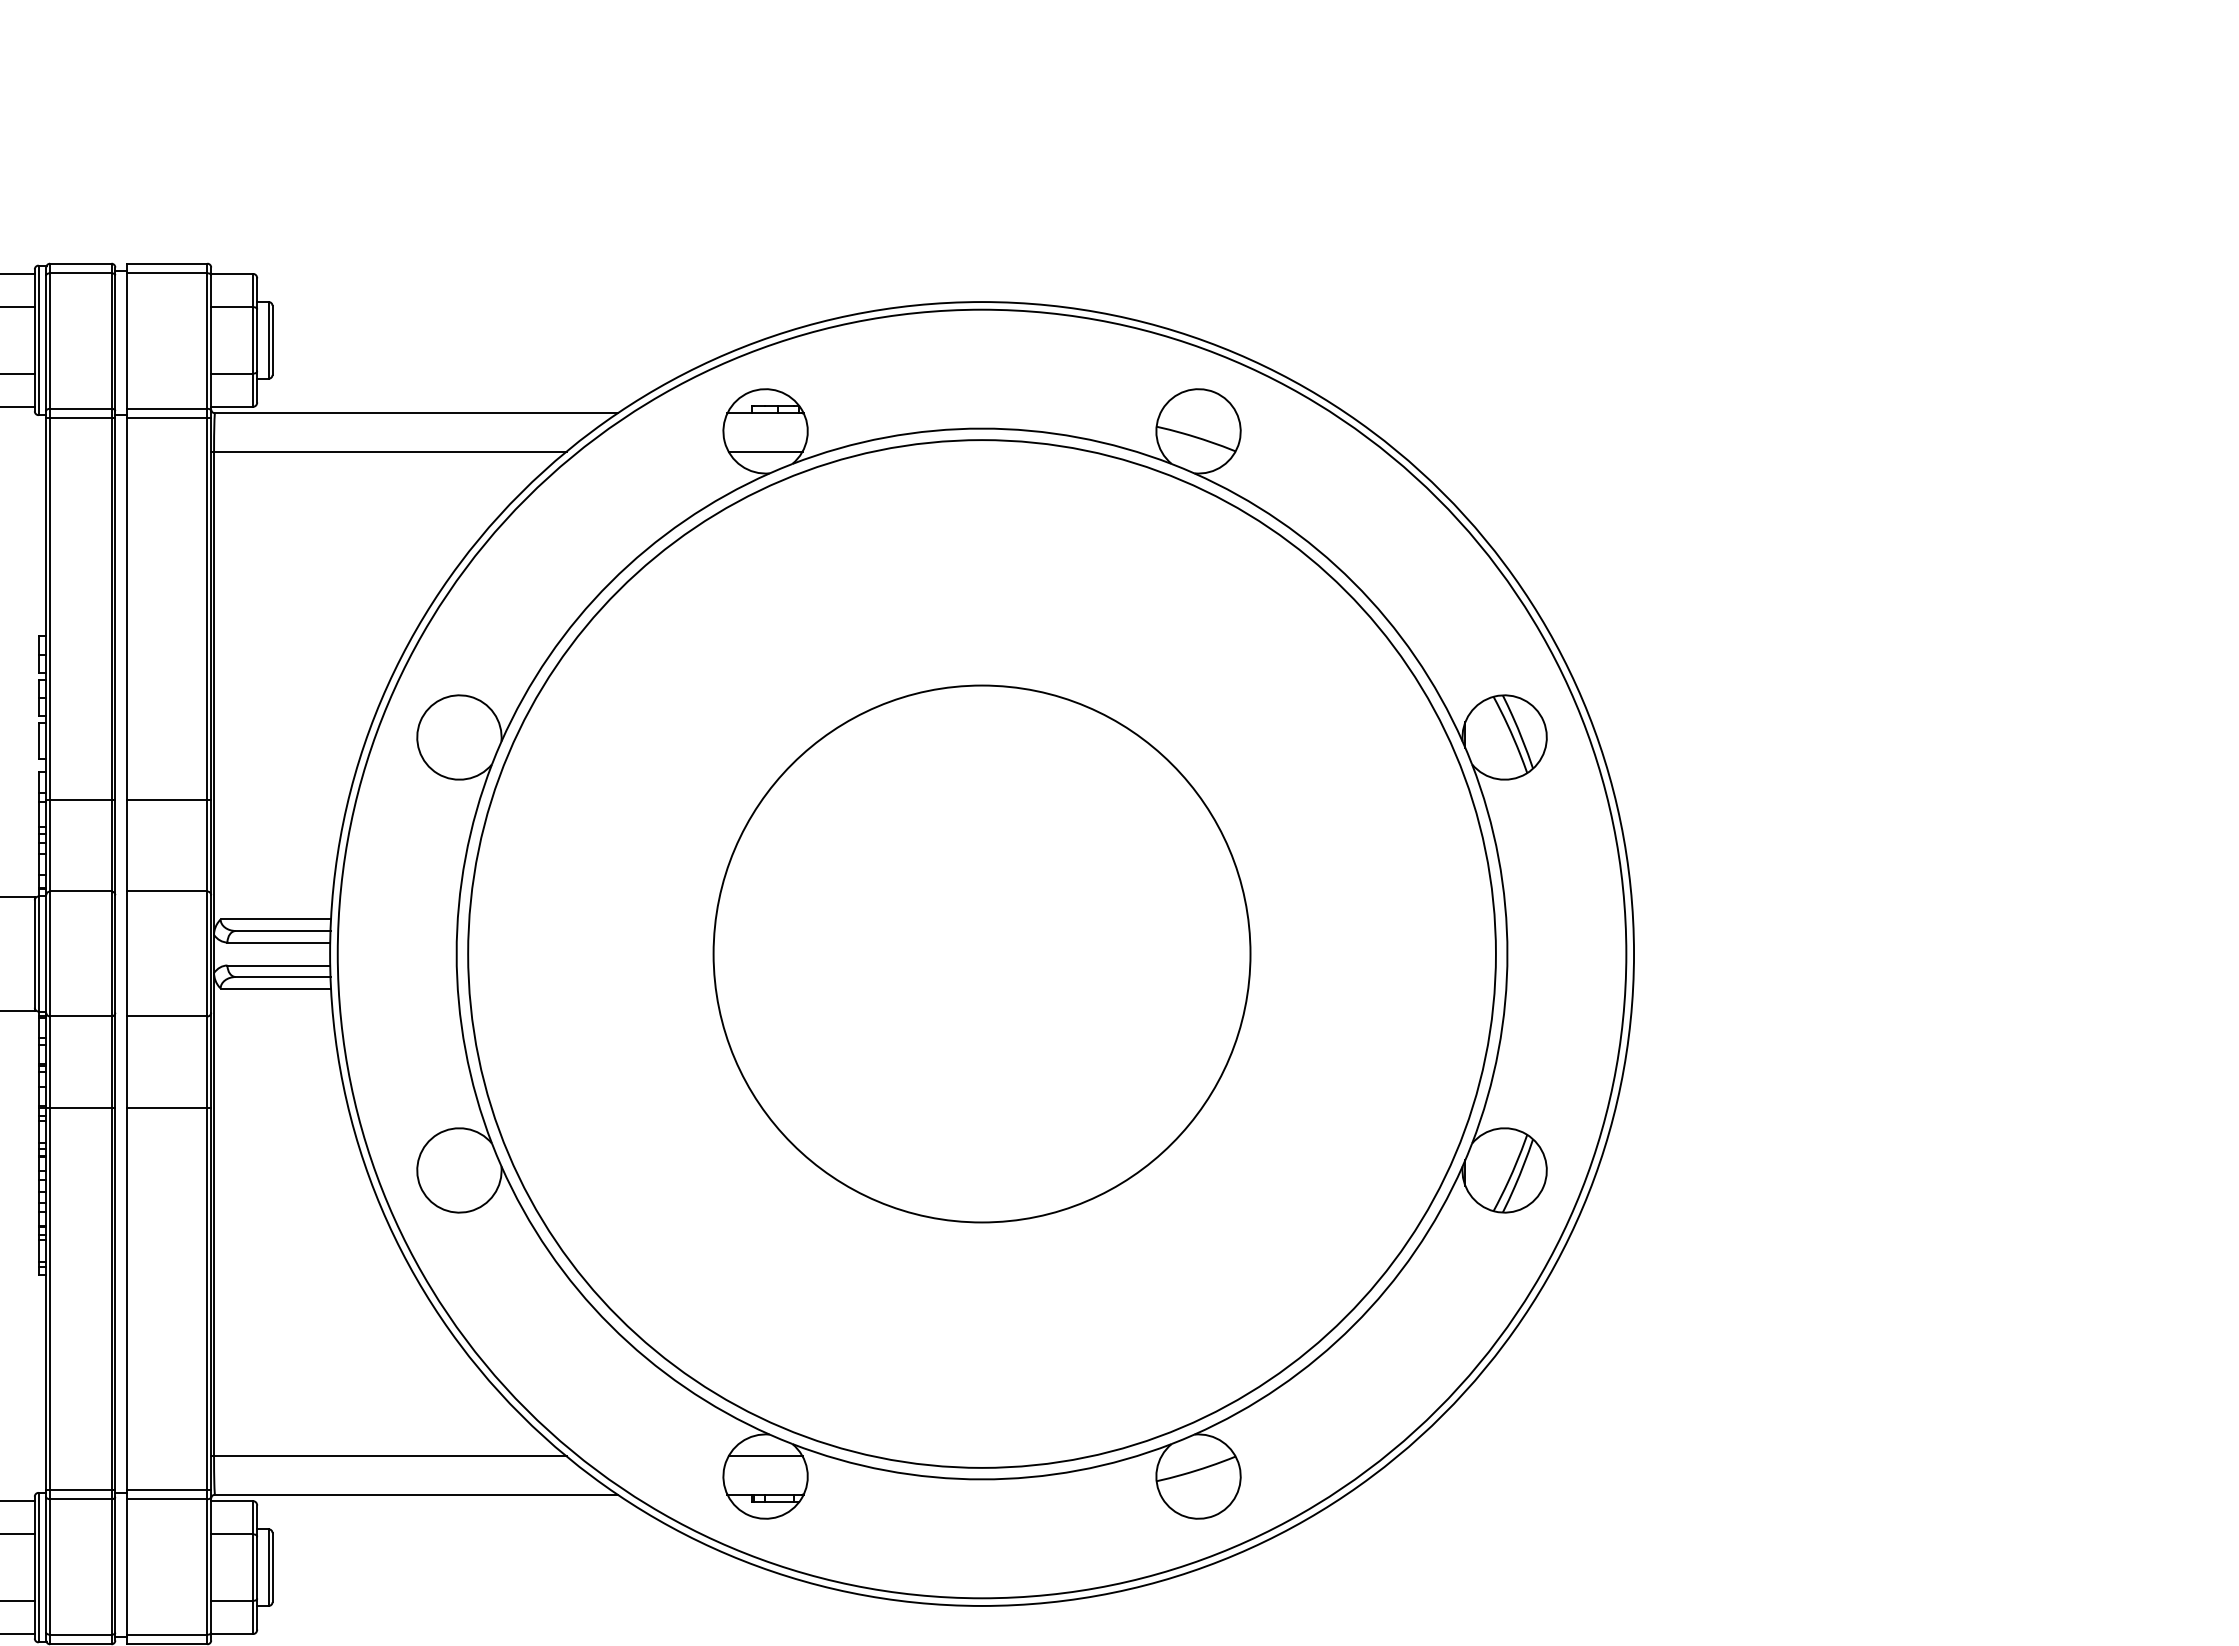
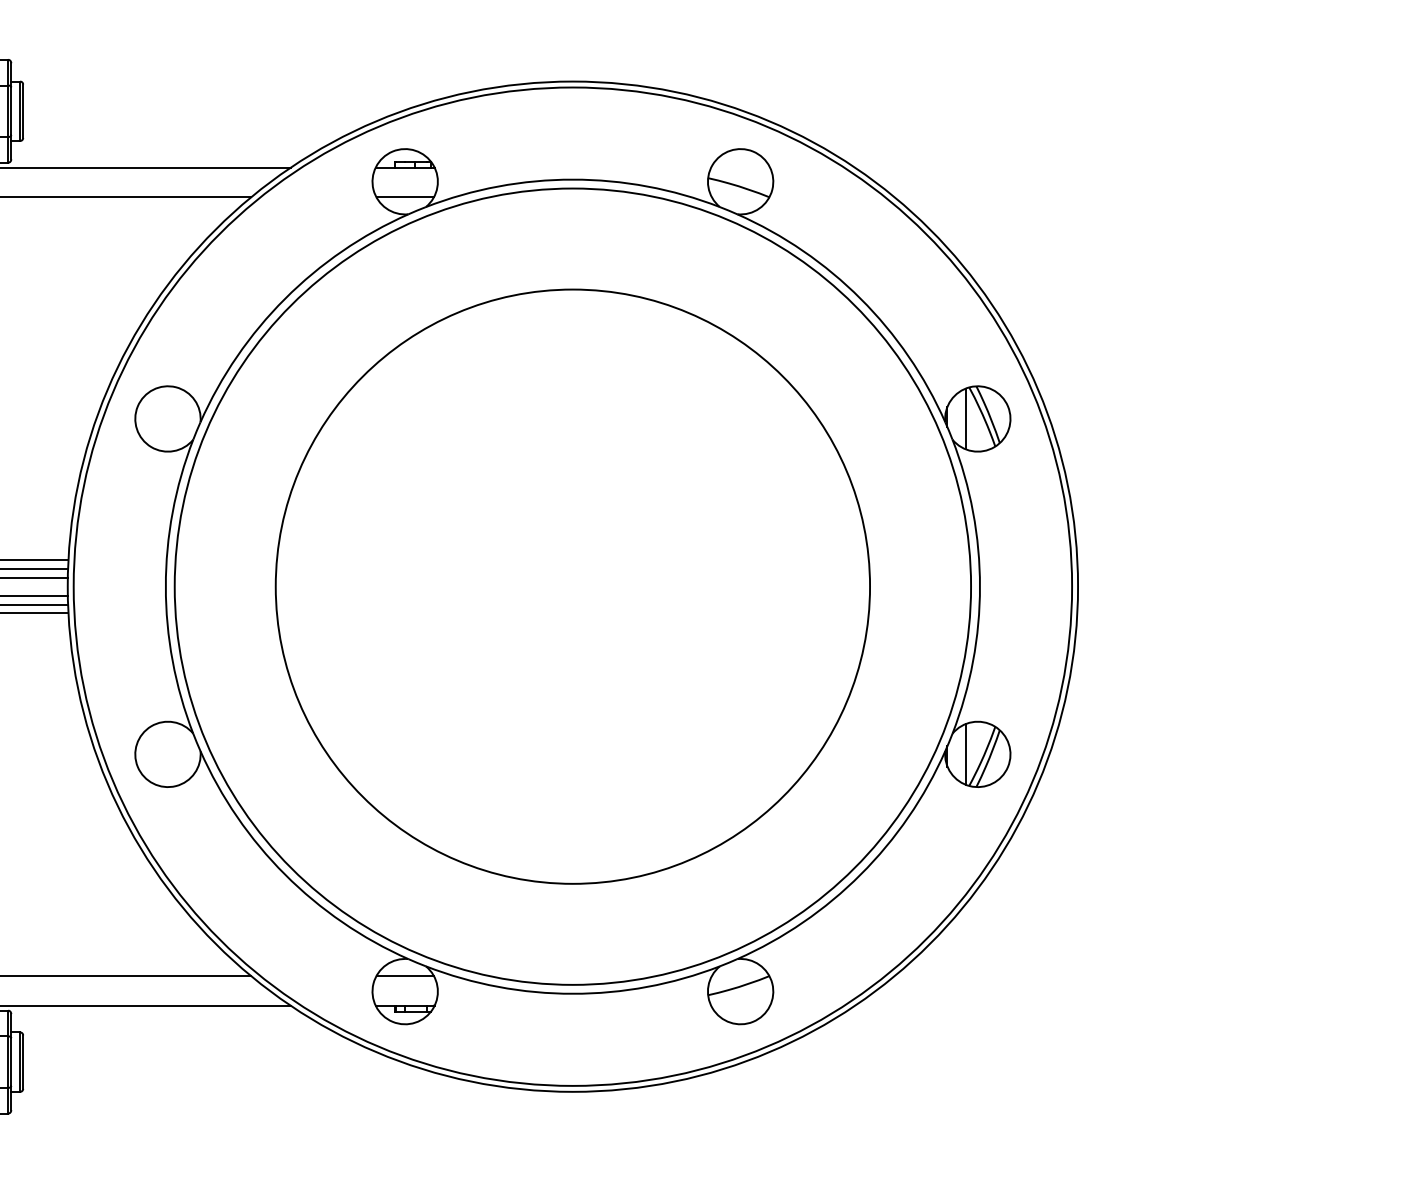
line: (1488, 737) -> (965, 418), added
circle: (981, 953) -> (572, 586), size x1.43
line: (1488, 1170) -> (965, 754), added

